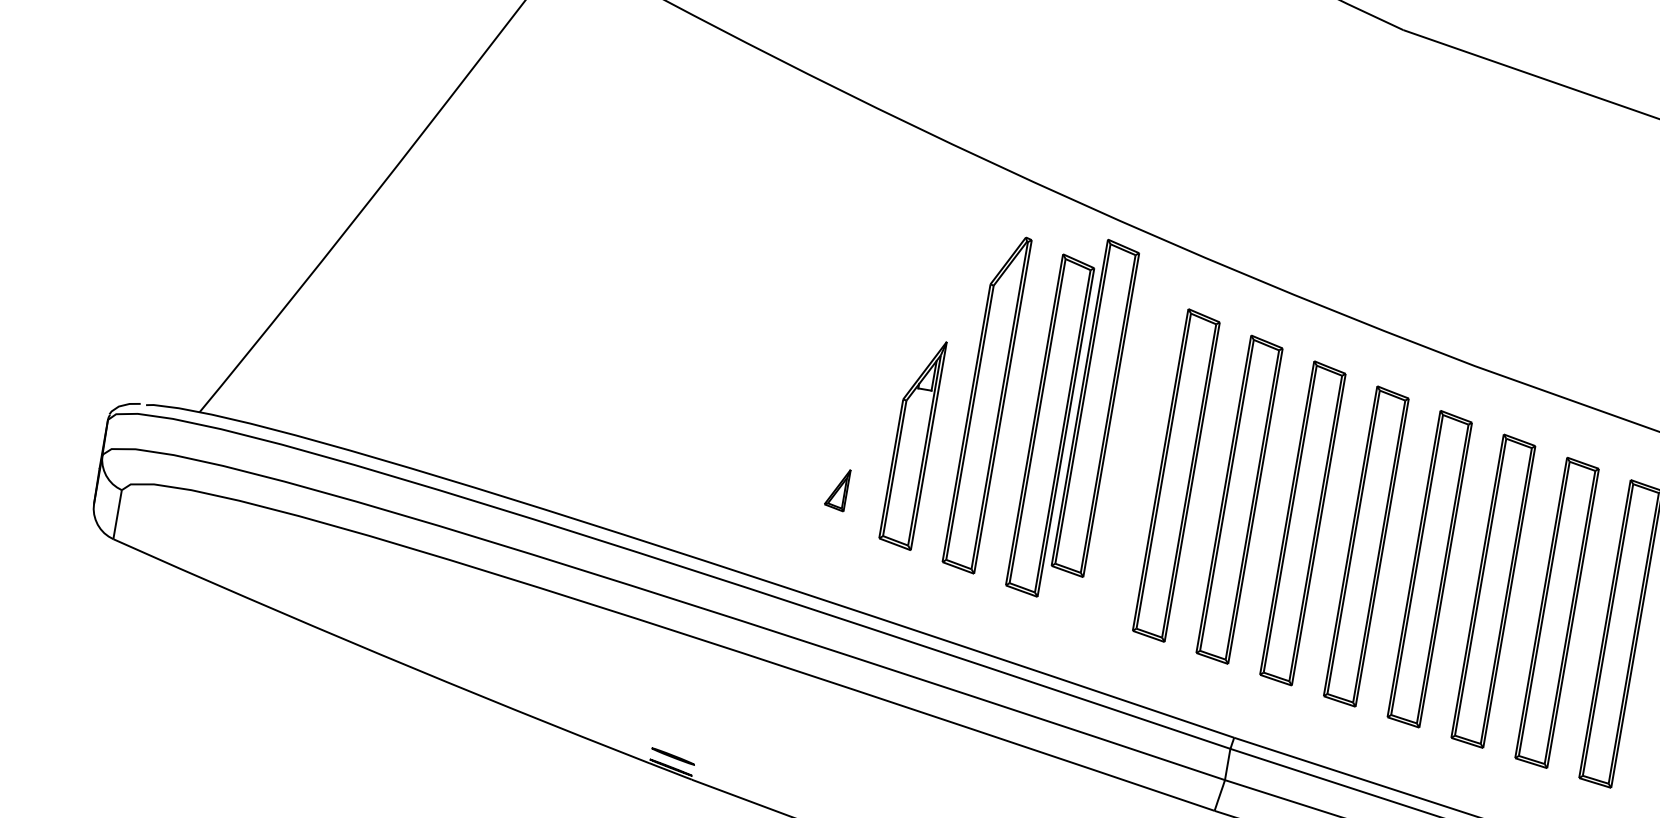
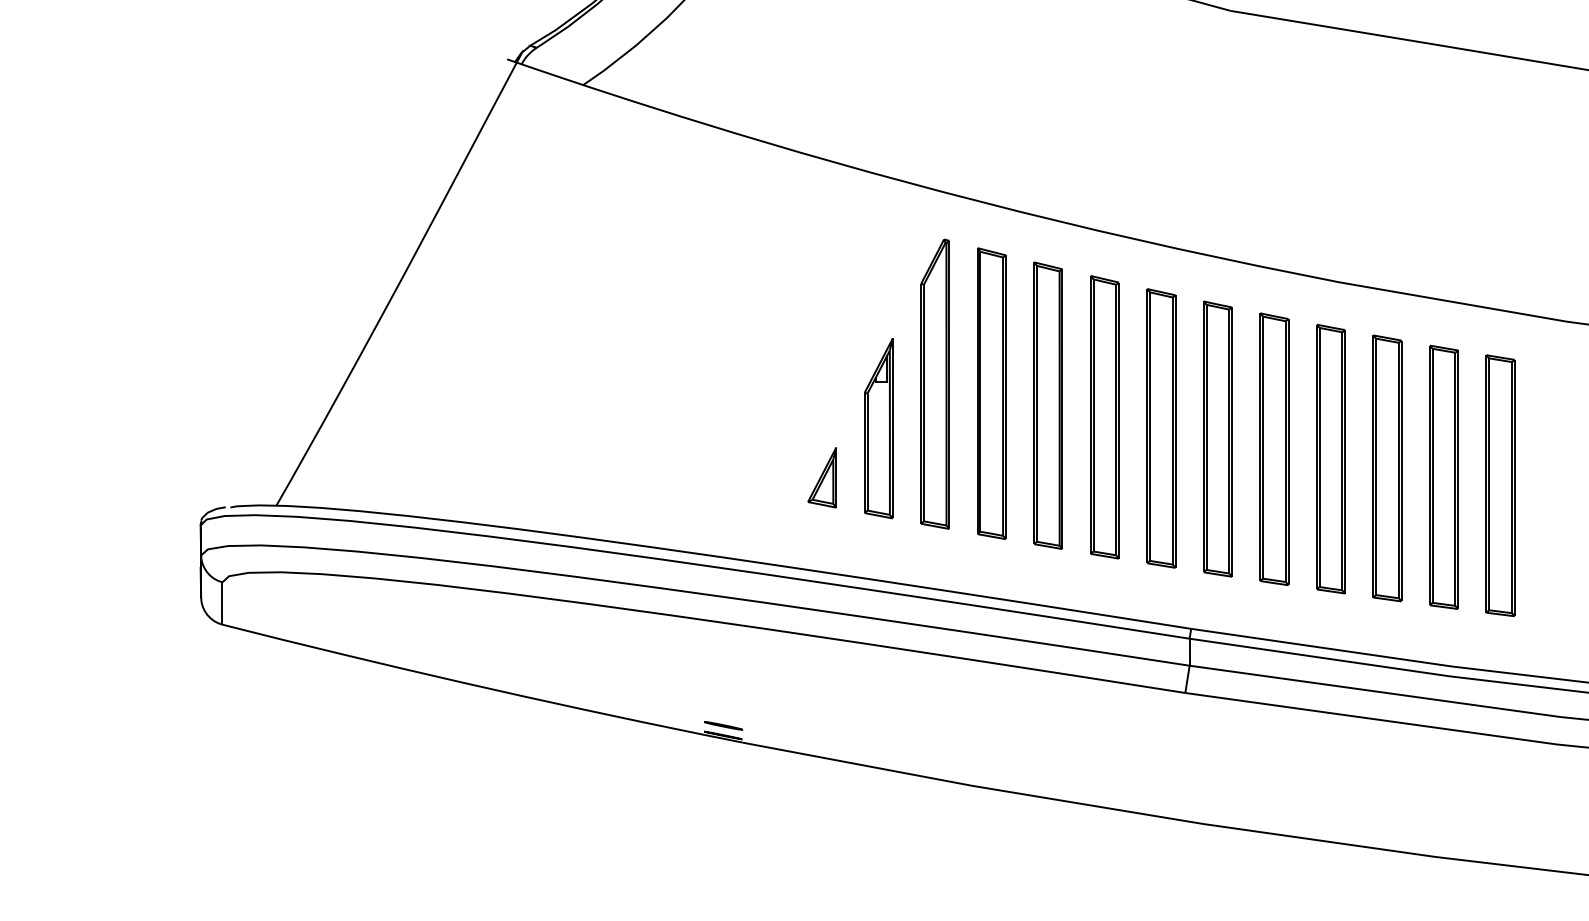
part: (1094, 408) -> (1047, 405), moved
part: (837, 488) -> (822, 477), size x1.67

